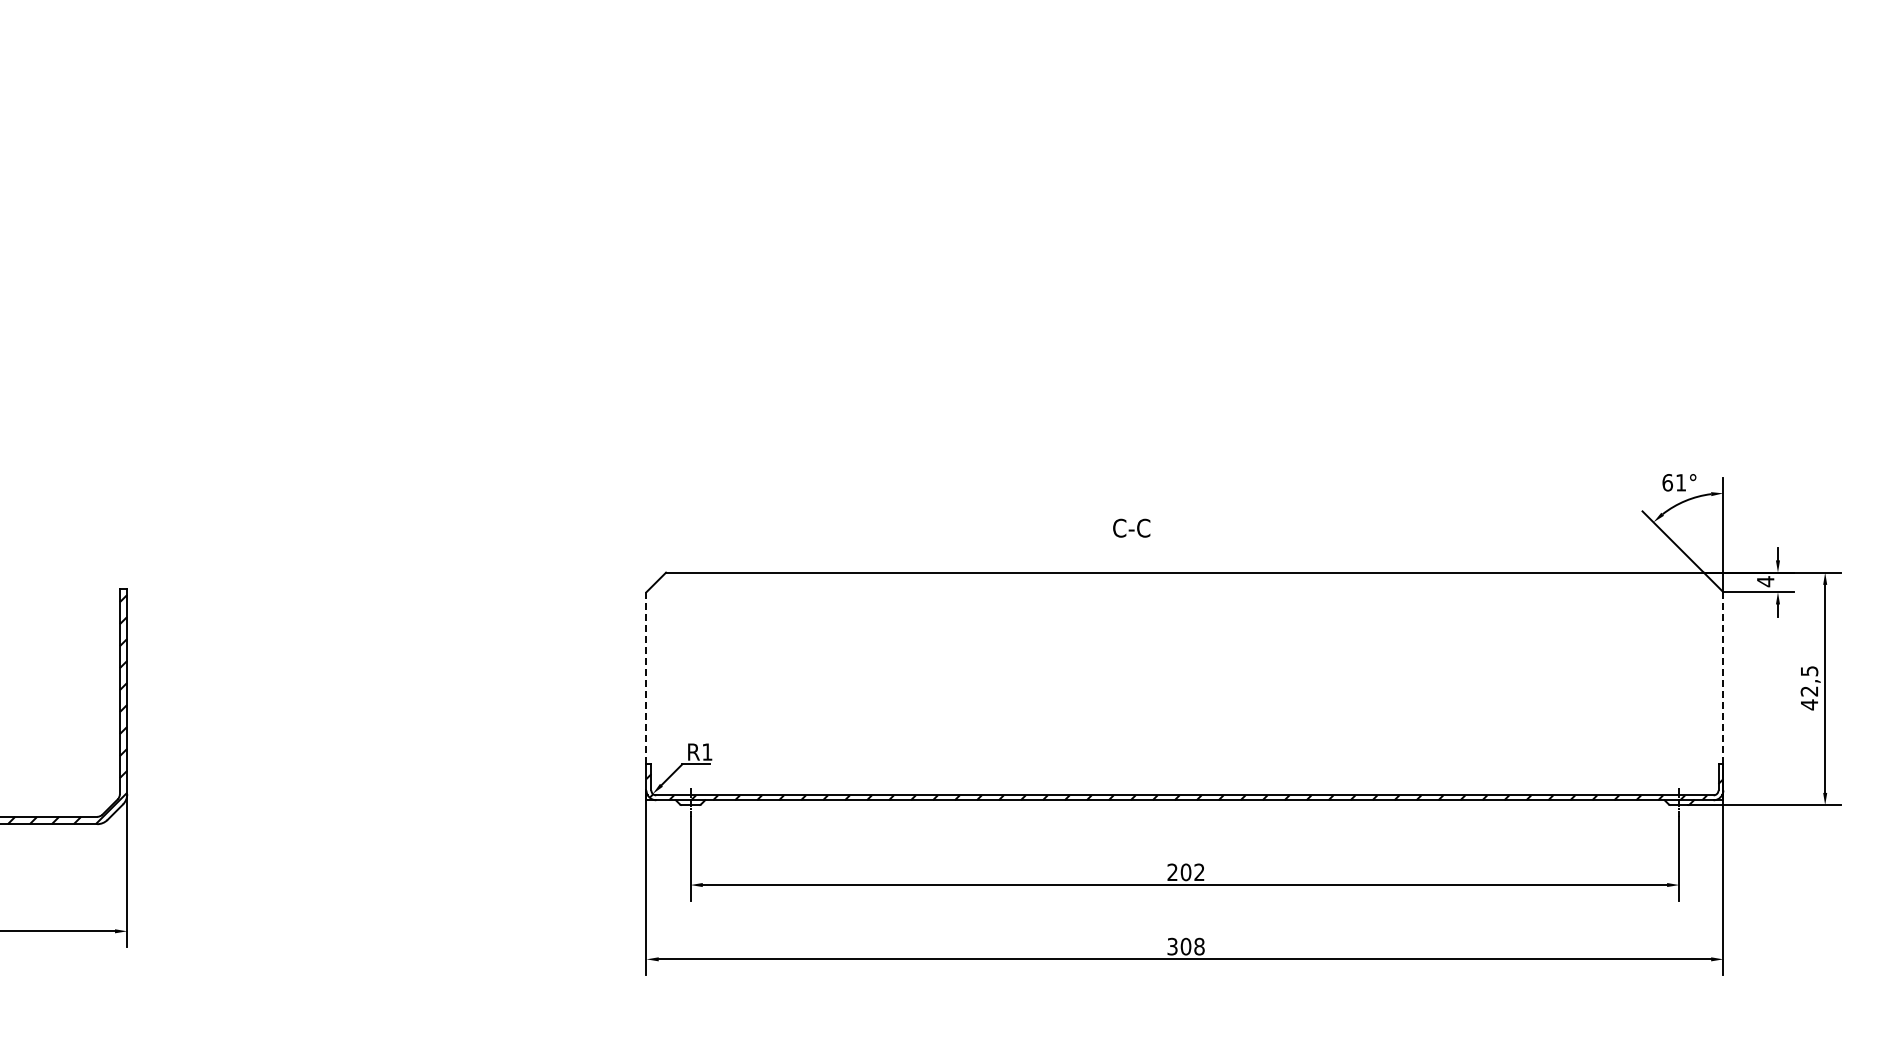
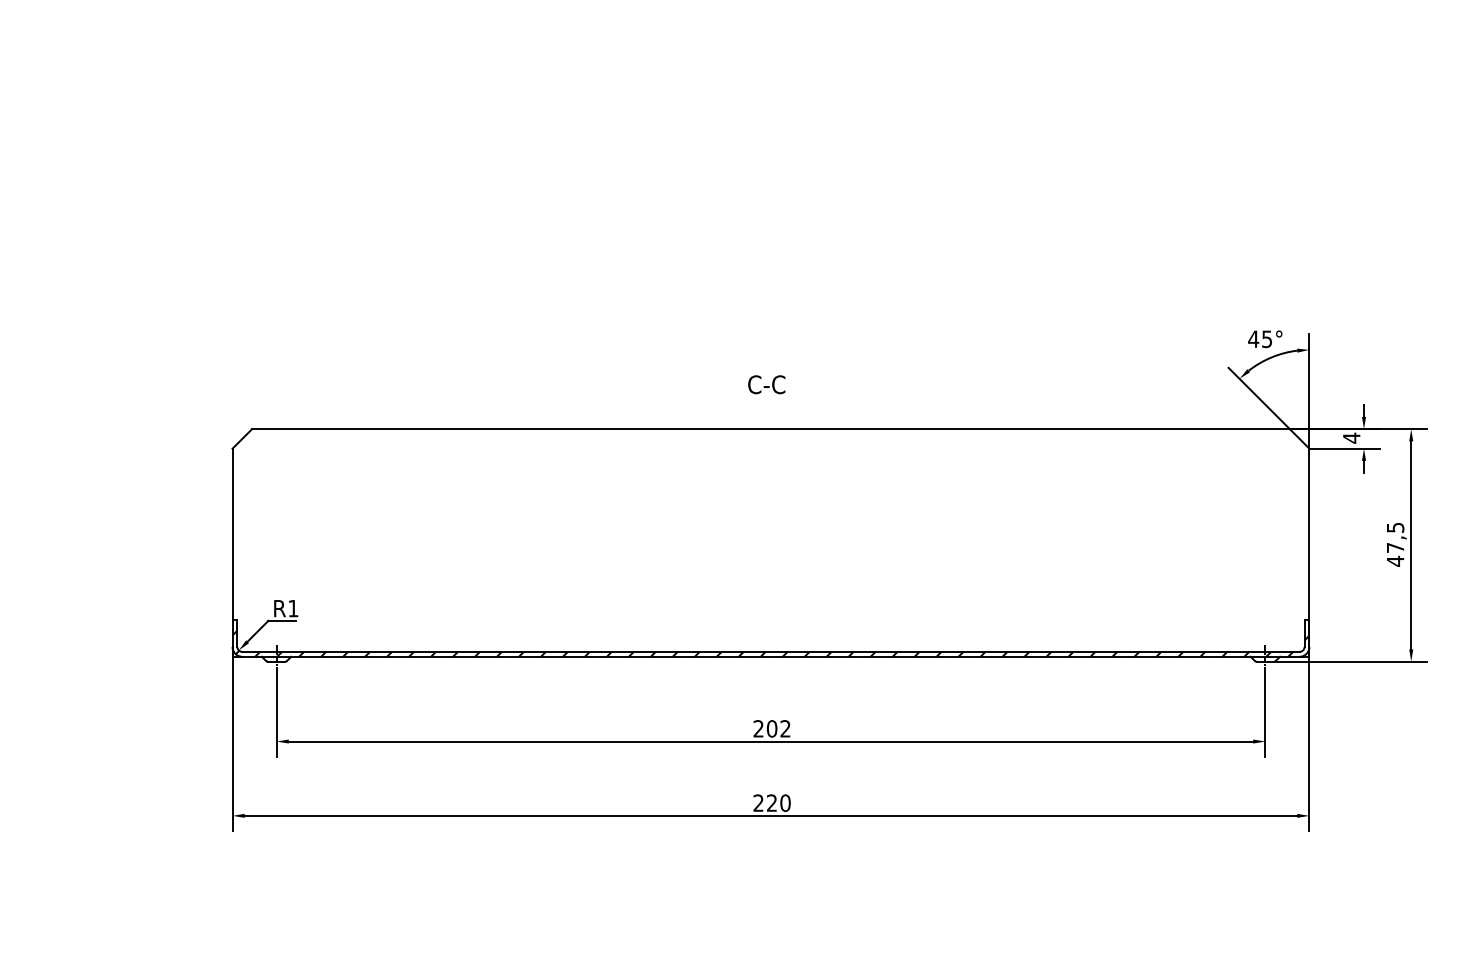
text: (1673, 482) -> (1259, 339), 61° -> 45°
text: (1131, 527) -> (766, 384), moved
line: (646, 677) -> (232, 534), dashed -> solid
line: (1723, 677) -> (1309, 534), dashed -> solid
text: (1808, 691) -> (1394, 548), 42,5 -> 47,5
text: (1185, 946) -> (771, 803), 308 -> 220

